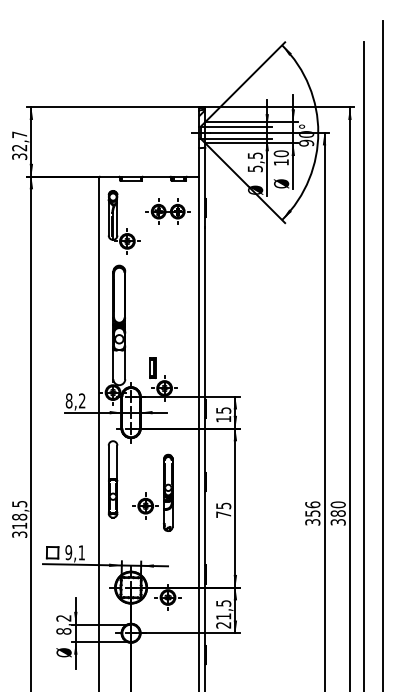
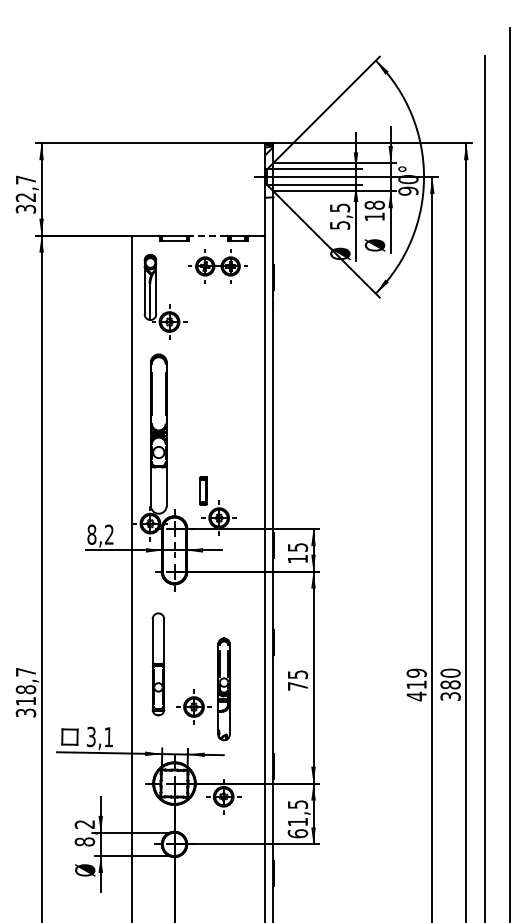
text: (281, 153) -> (374, 204), 10 -> 18
line: (156, 176) -> (208, 235), solid -> dashed
part: (167, 211) -> (217, 266), moved
part: (113, 479) -> (158, 664), moved
part: (149, 499) -> (199, 697), moved
text: (20, 504) -> (26, 672), 318,5 -> 318,7
text: (312, 513) -> (416, 684), 356 -> 419
text: (68, 552) -> (90, 736), 9,1 -> 3,1
text: (223, 625) -> (297, 833), 21,5 -> 61,5

